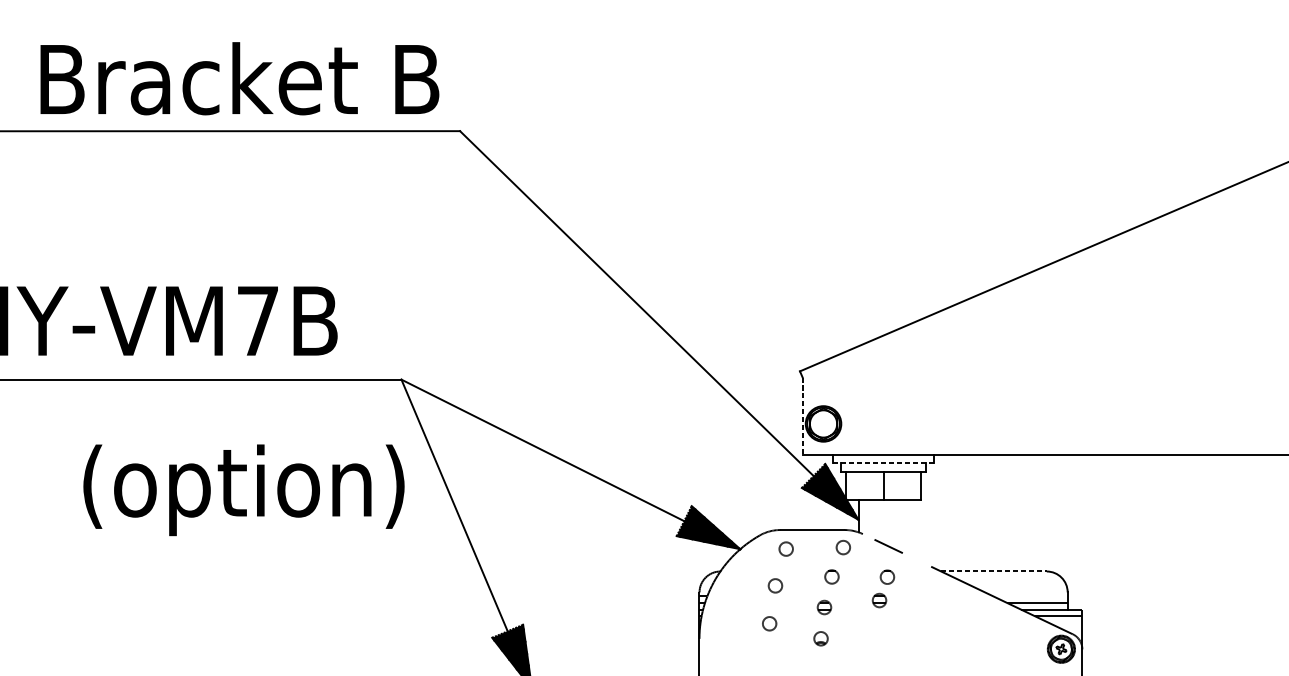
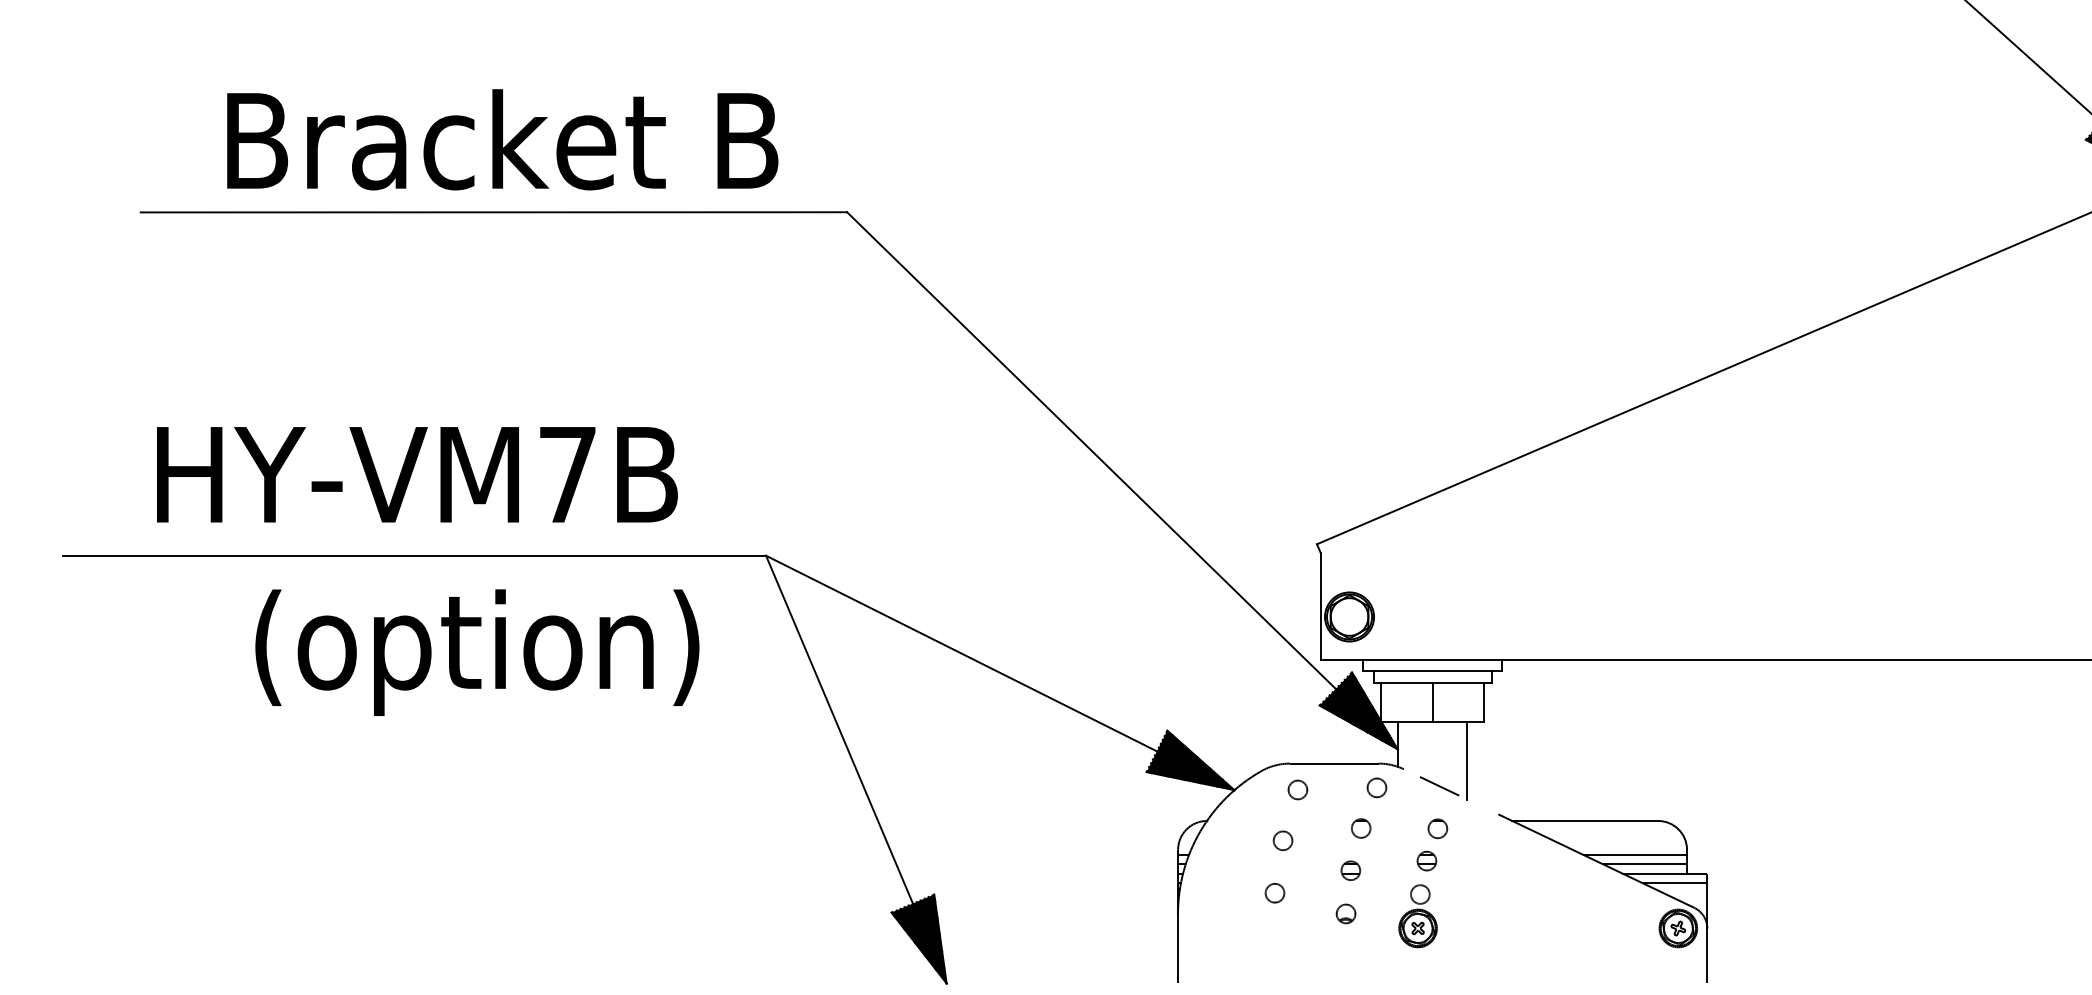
text: (239, 78) -> (502, 139), moved
line: (802, 416) -> (1320, 606), dashed -> solid
line: (884, 463) -> (1433, 671), dashed -> solid
text: (244, 490) -> (477, 652), moved
line: (908, 527) -> (1467, 760), added
line: (994, 571) -> (1585, 820), dashed -> solid
line: (1030, 596) -> (1635, 855), added
part: (872, 640) -> (1417, 916), added

